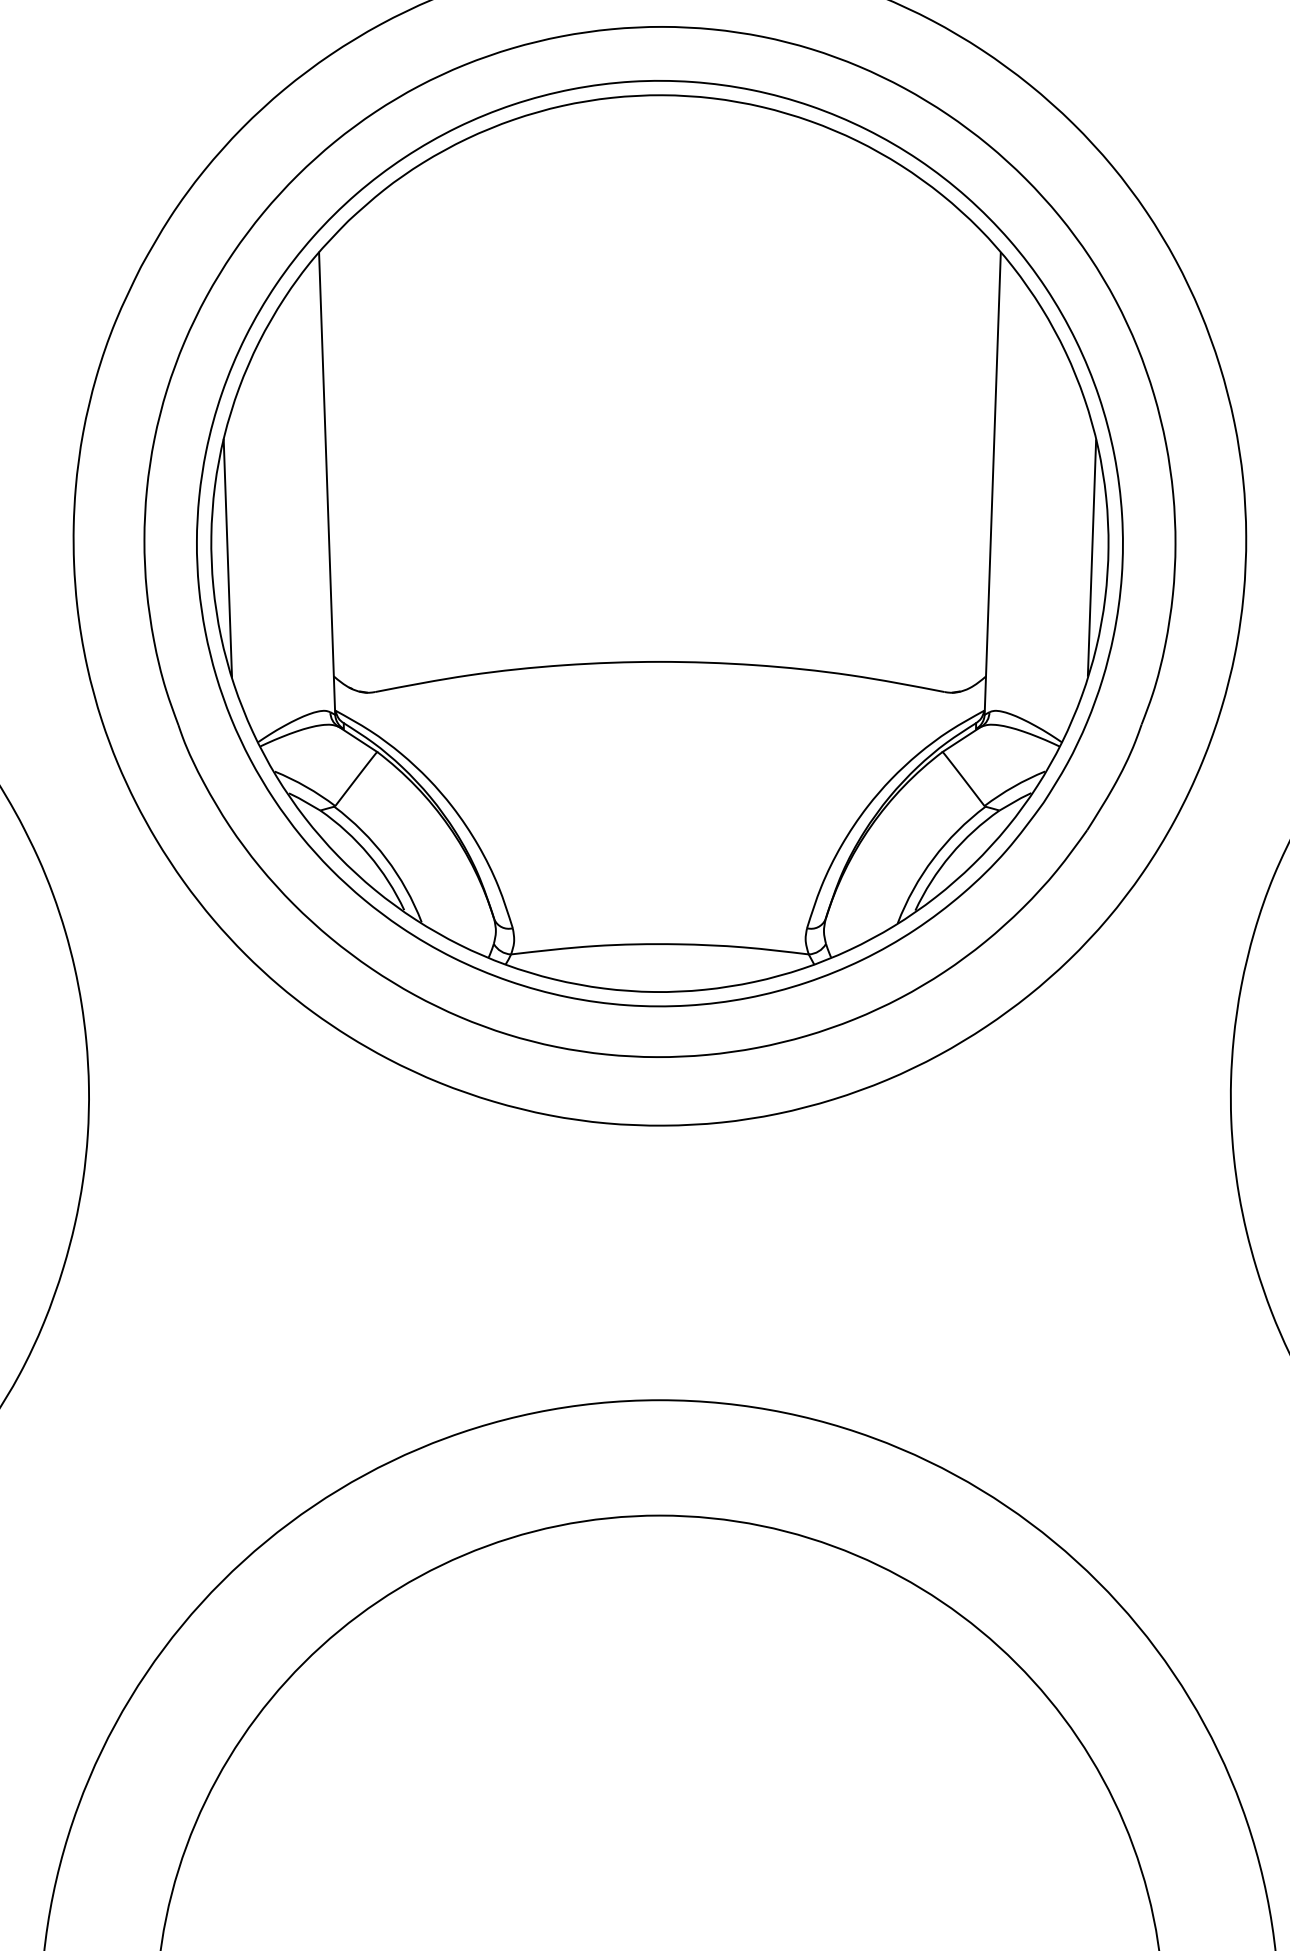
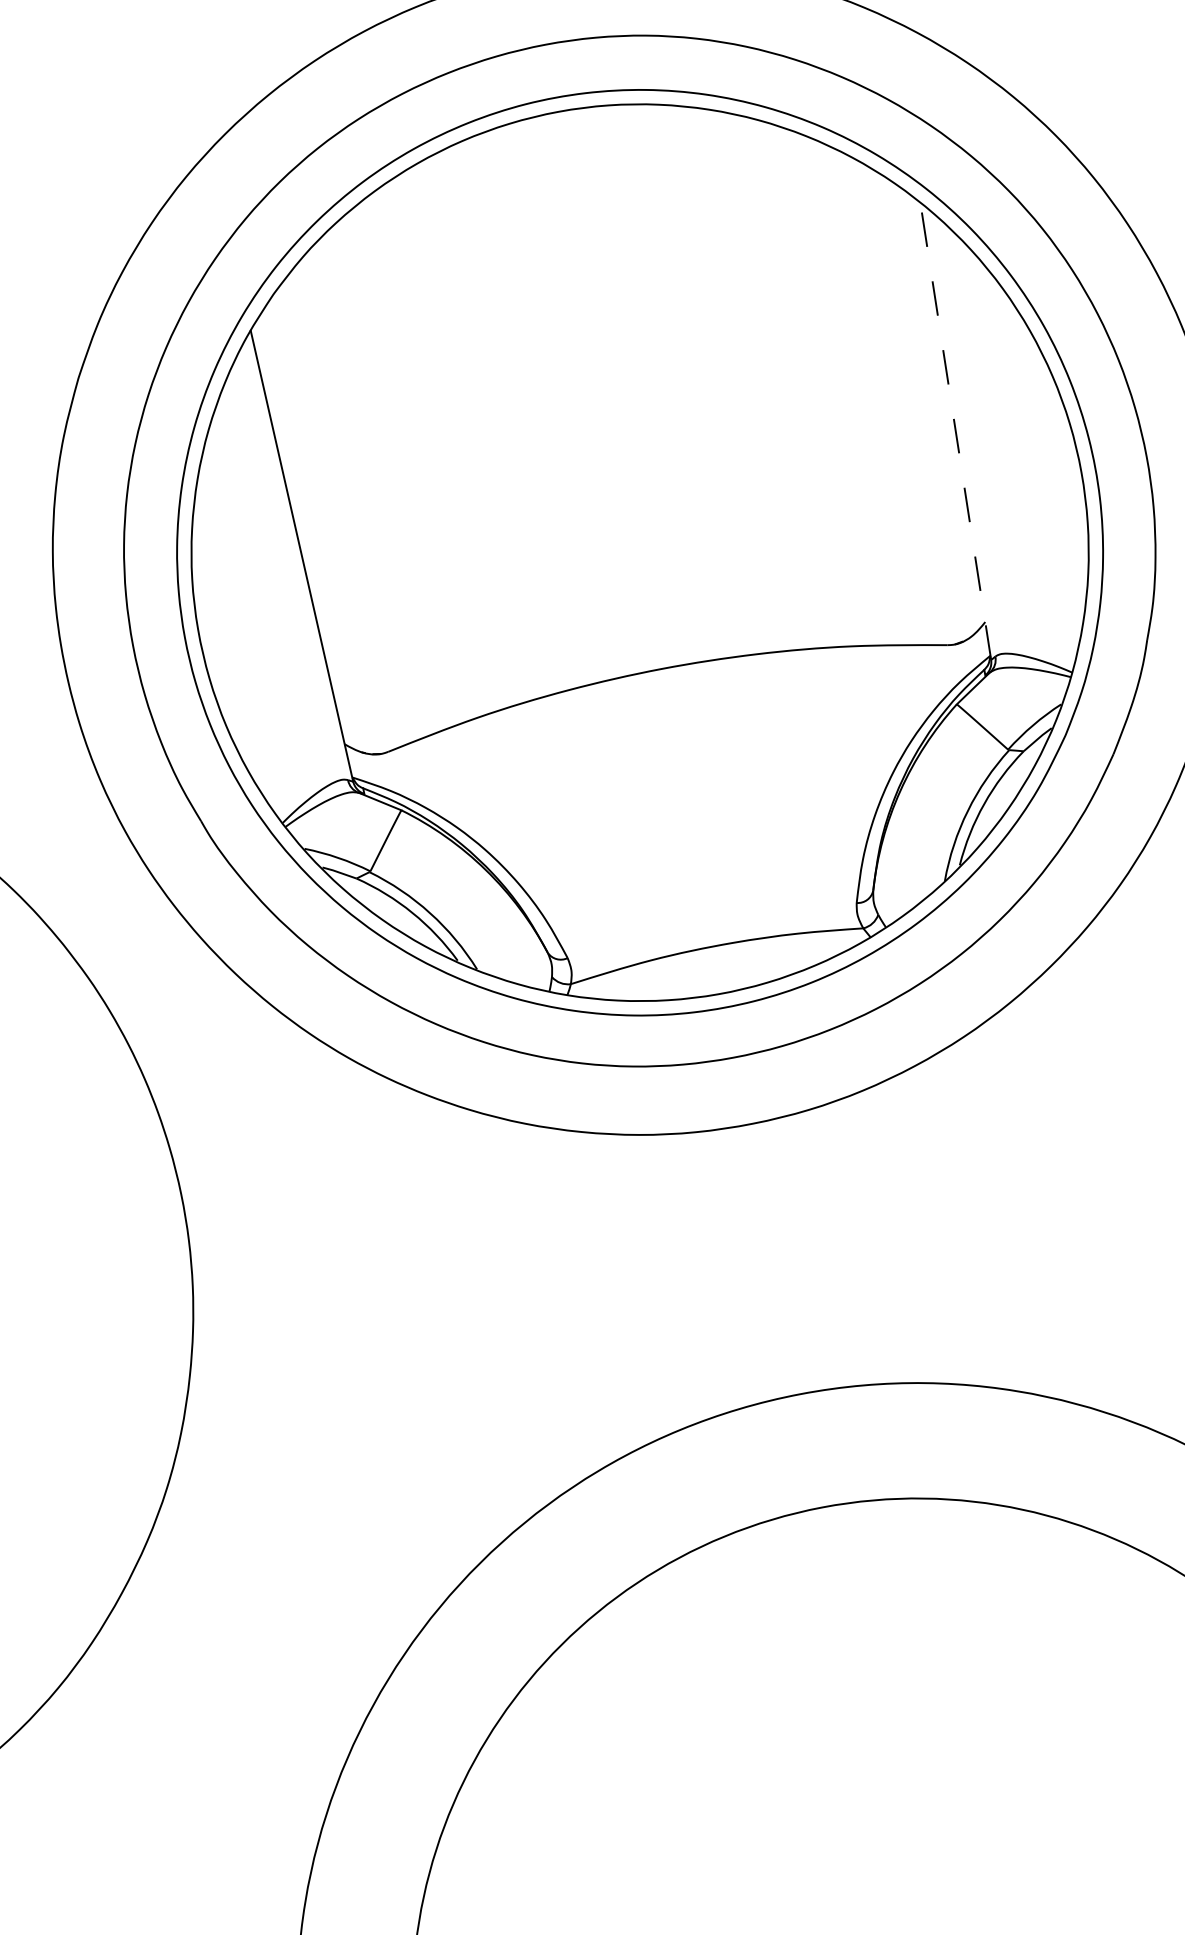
line: (992, 483) -> (955, 431), solid -> dashed
line: (227, 557) -> (217, 647), removed
line: (1091, 557) -> (1066, 485), removed

